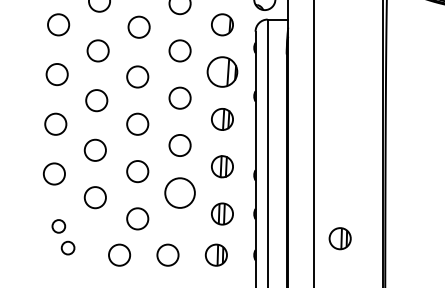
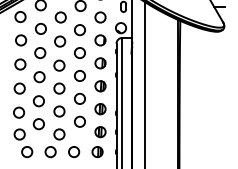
part: (222, 72) -> (100, 63), size x0.71
circle: (179, 192) -> (79, 121), size x0.71
part: (63, 237) -> (23, 143), size x1.67
part: (340, 239) -> (157, 144), removed

